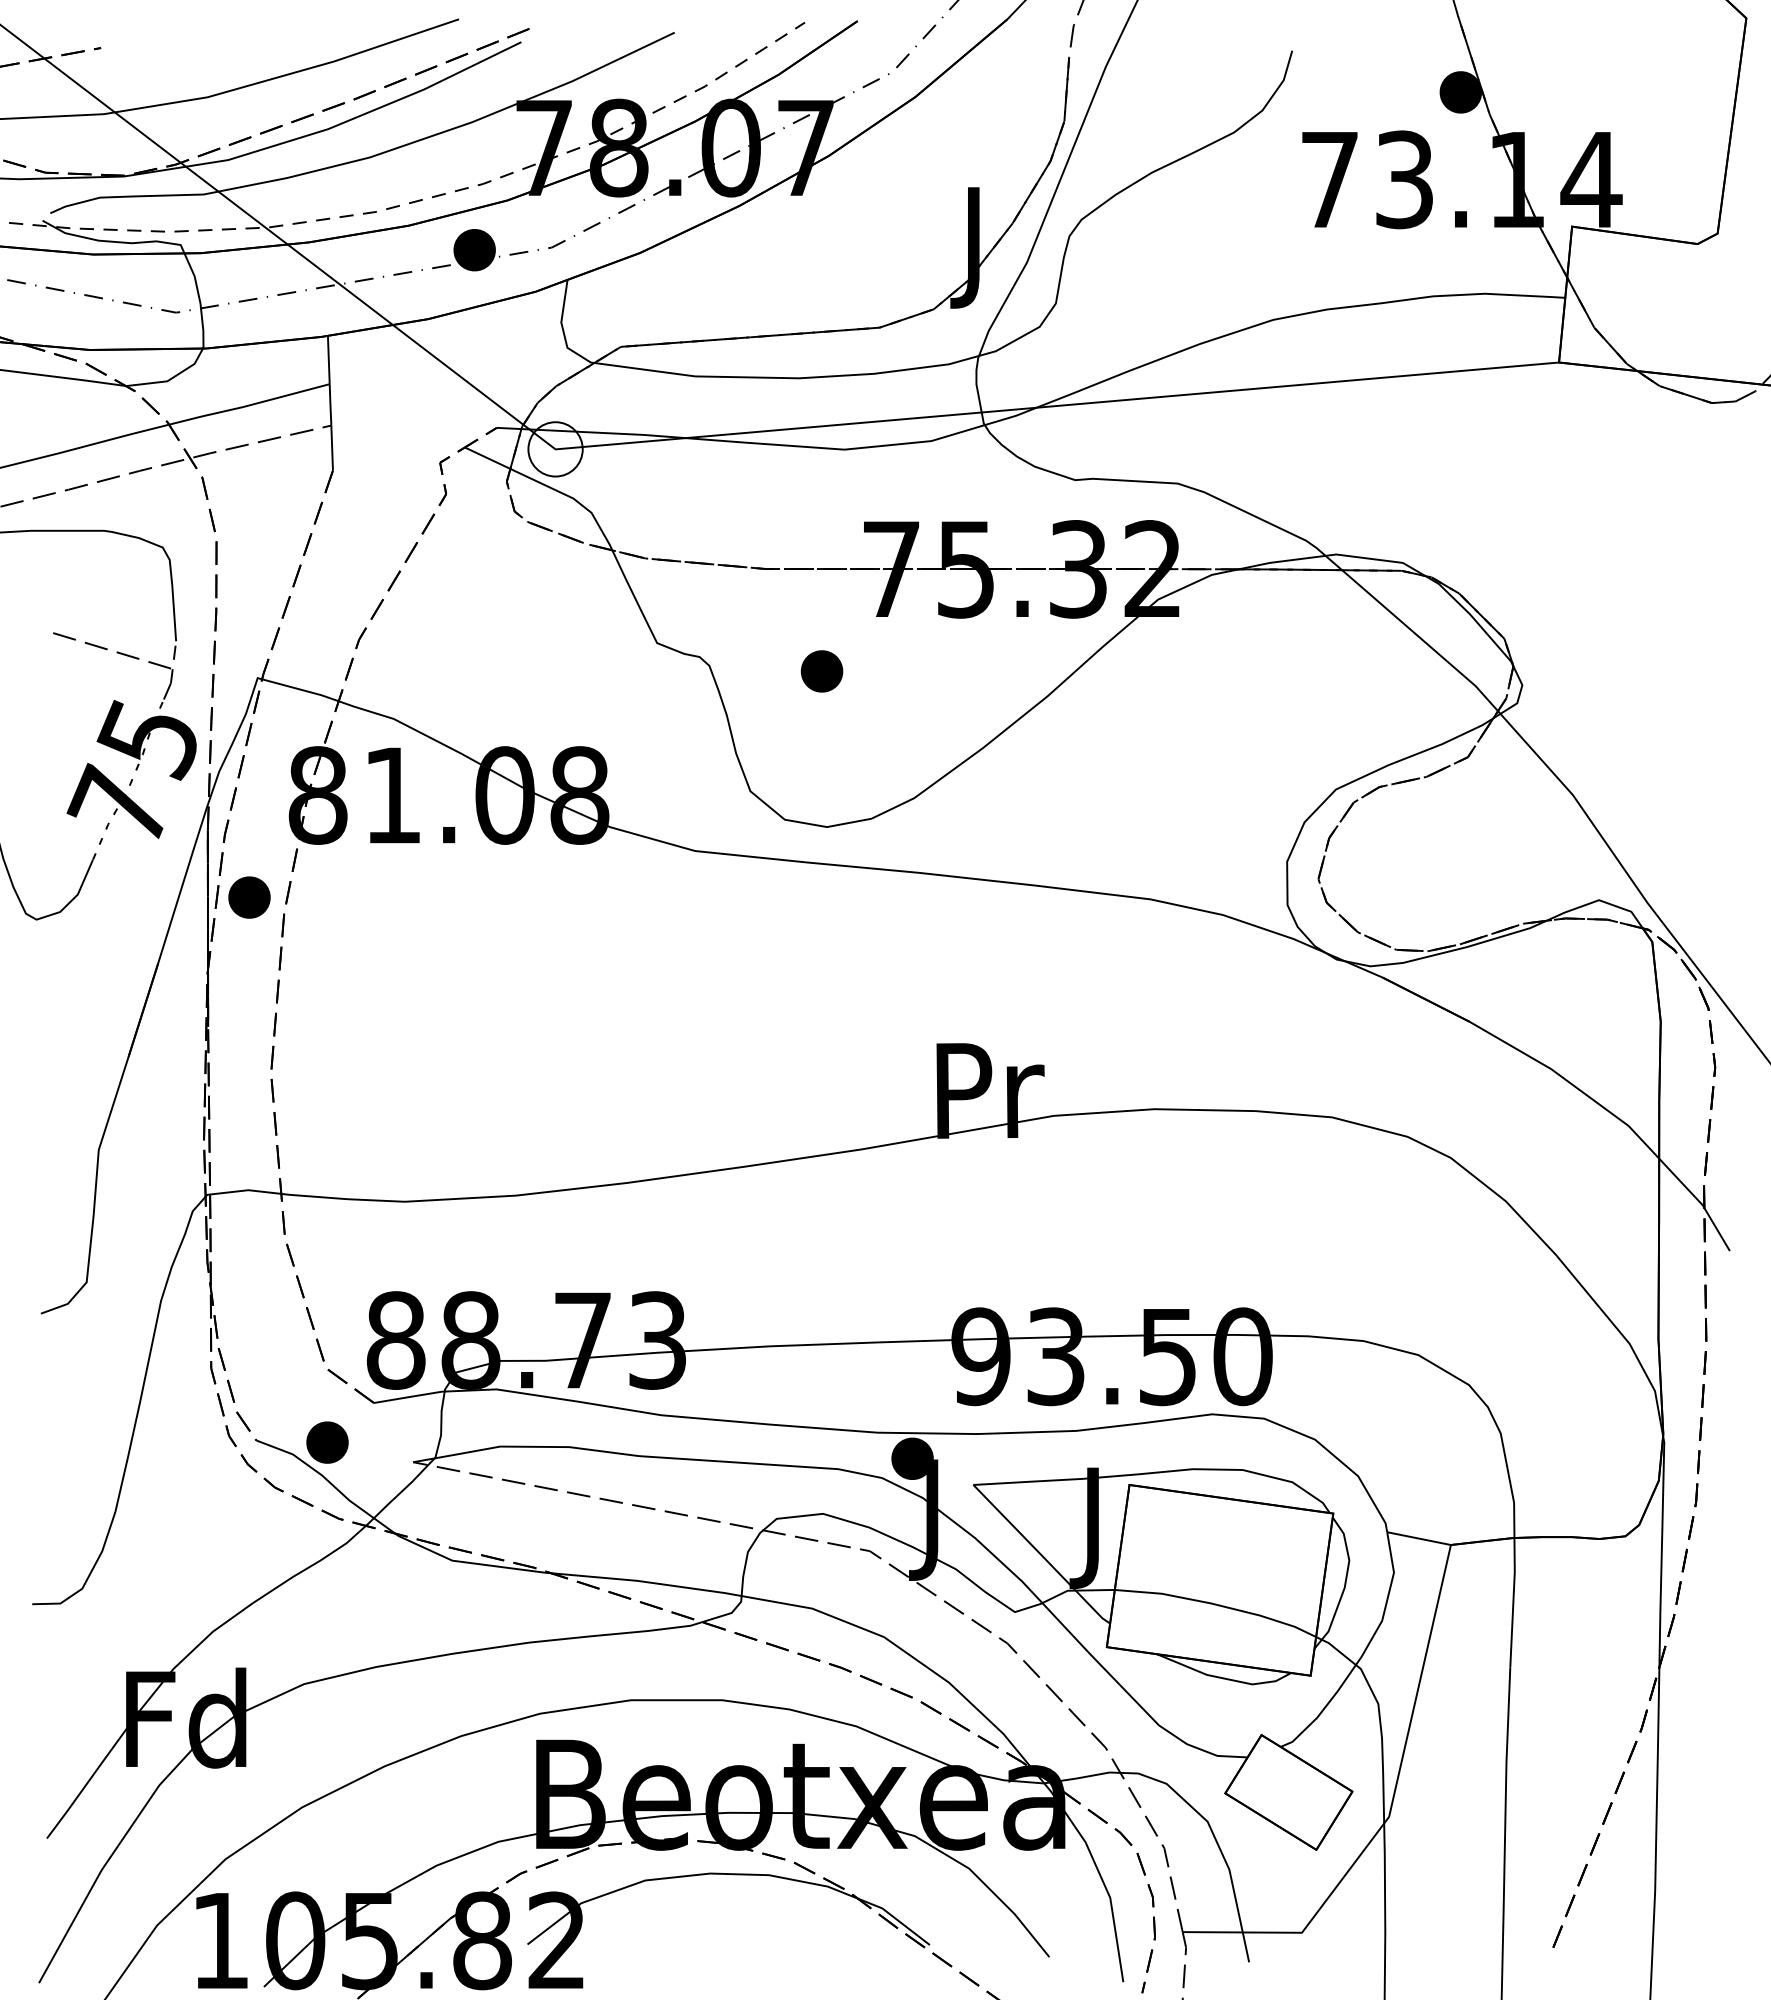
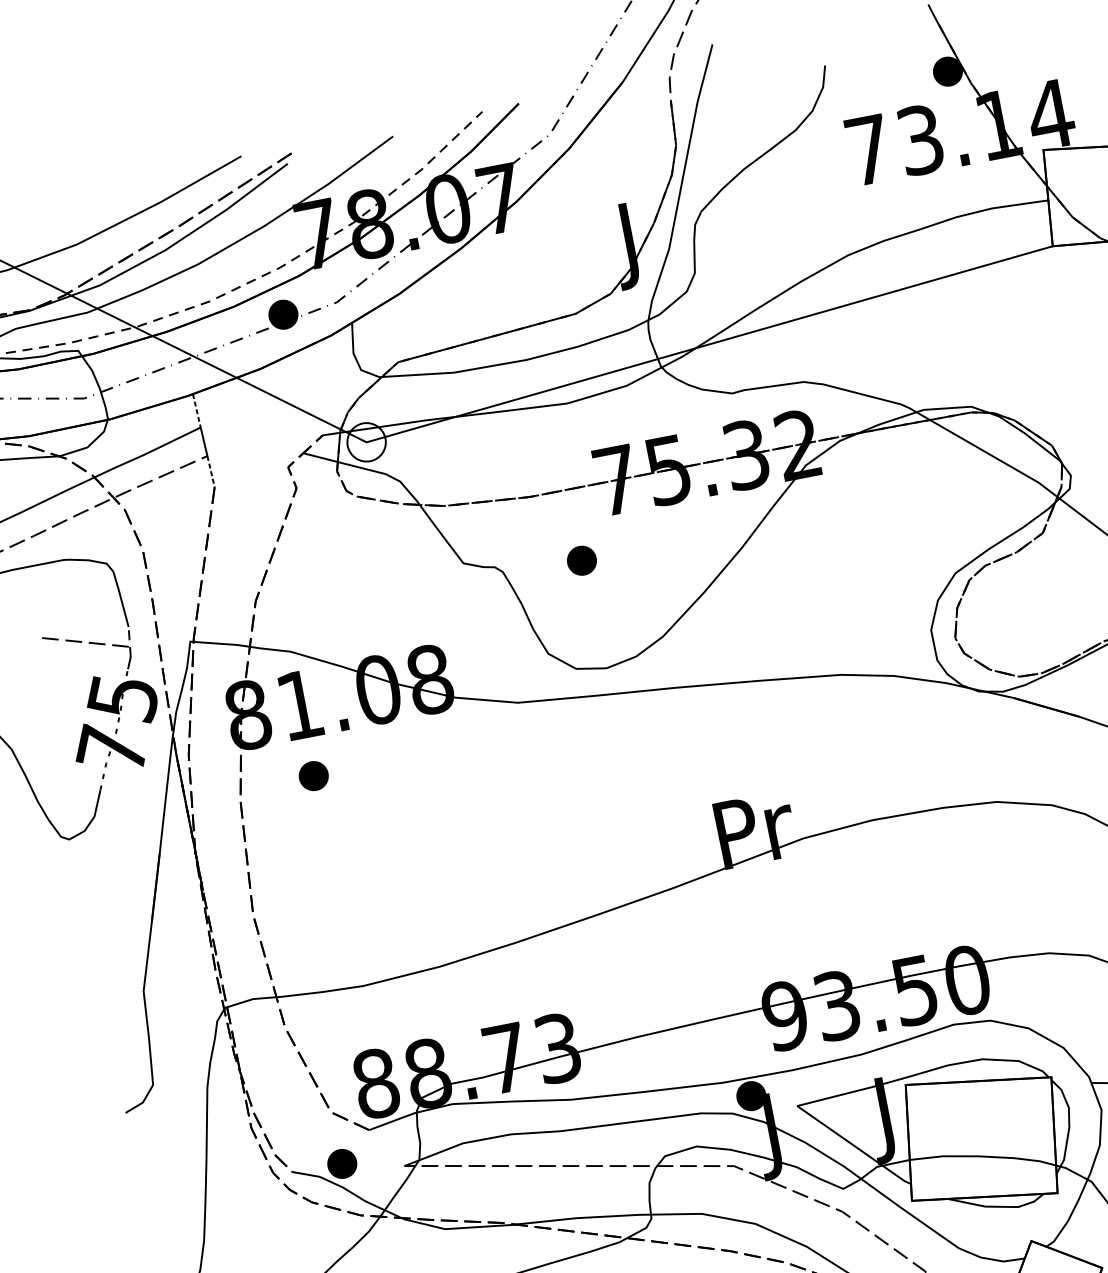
line: (328, 360) -> (196, 411), solid -> dashed
line: (332, 448) -> (211, 471), solid -> dashed
part: (249, 897) -> (313, 776), moved

